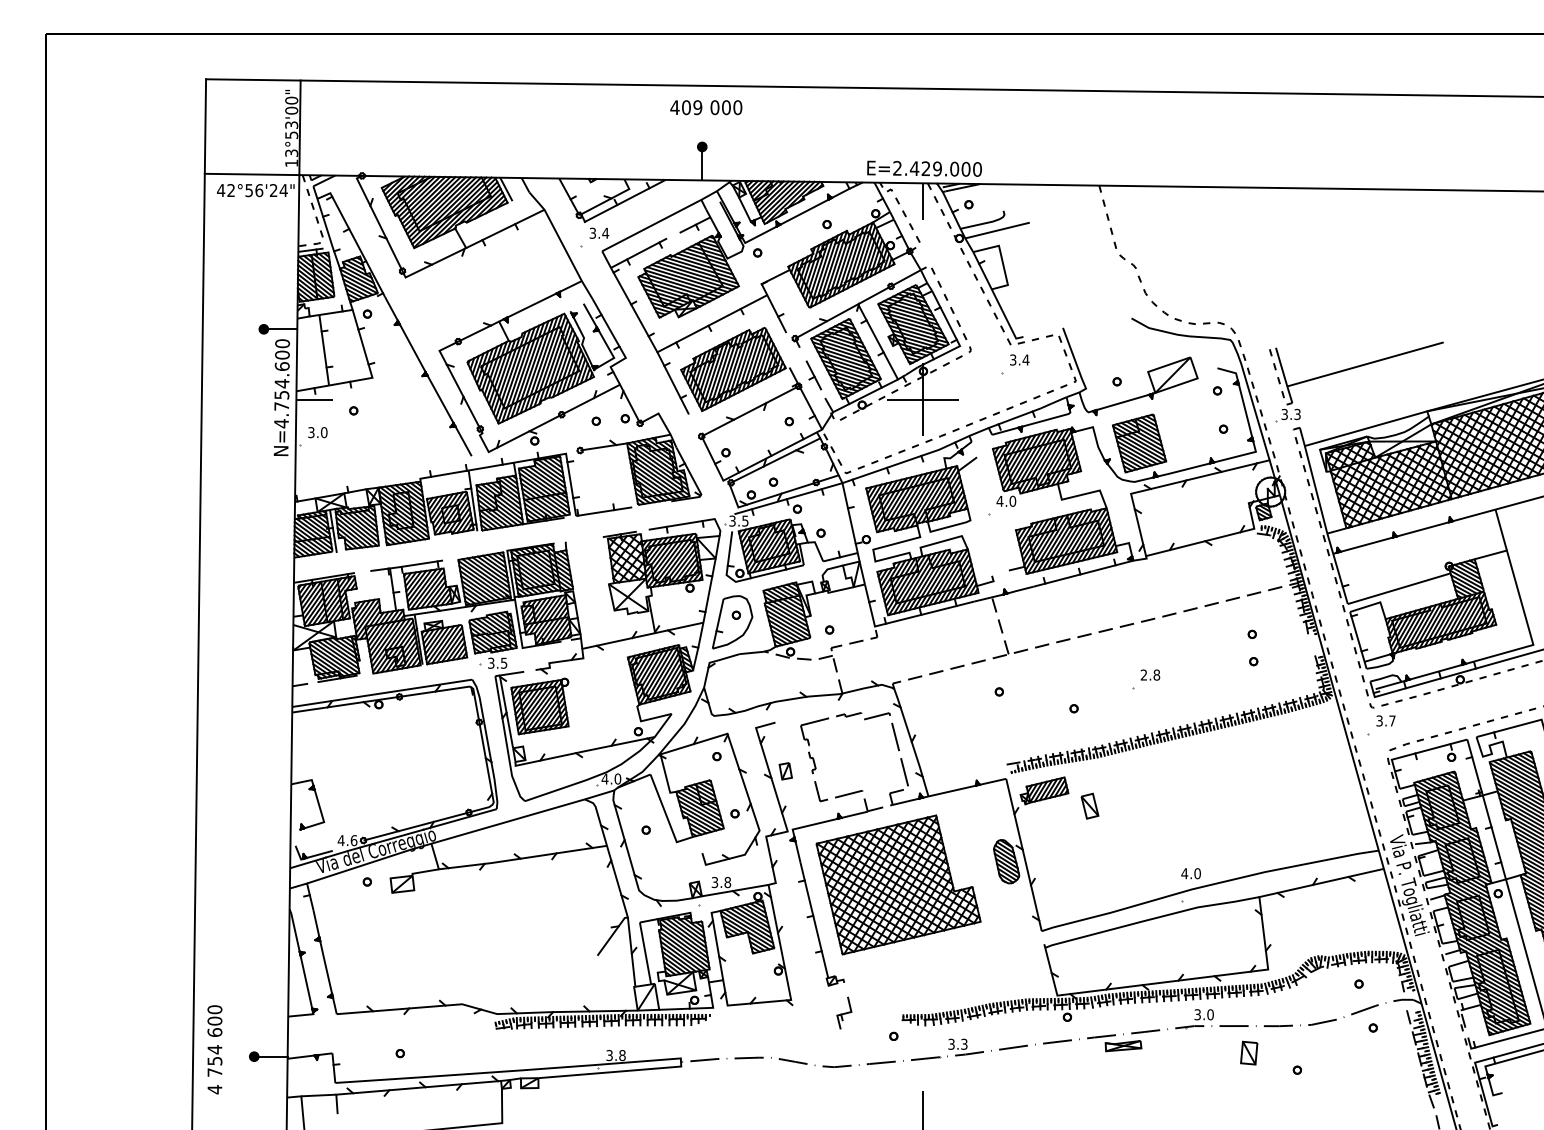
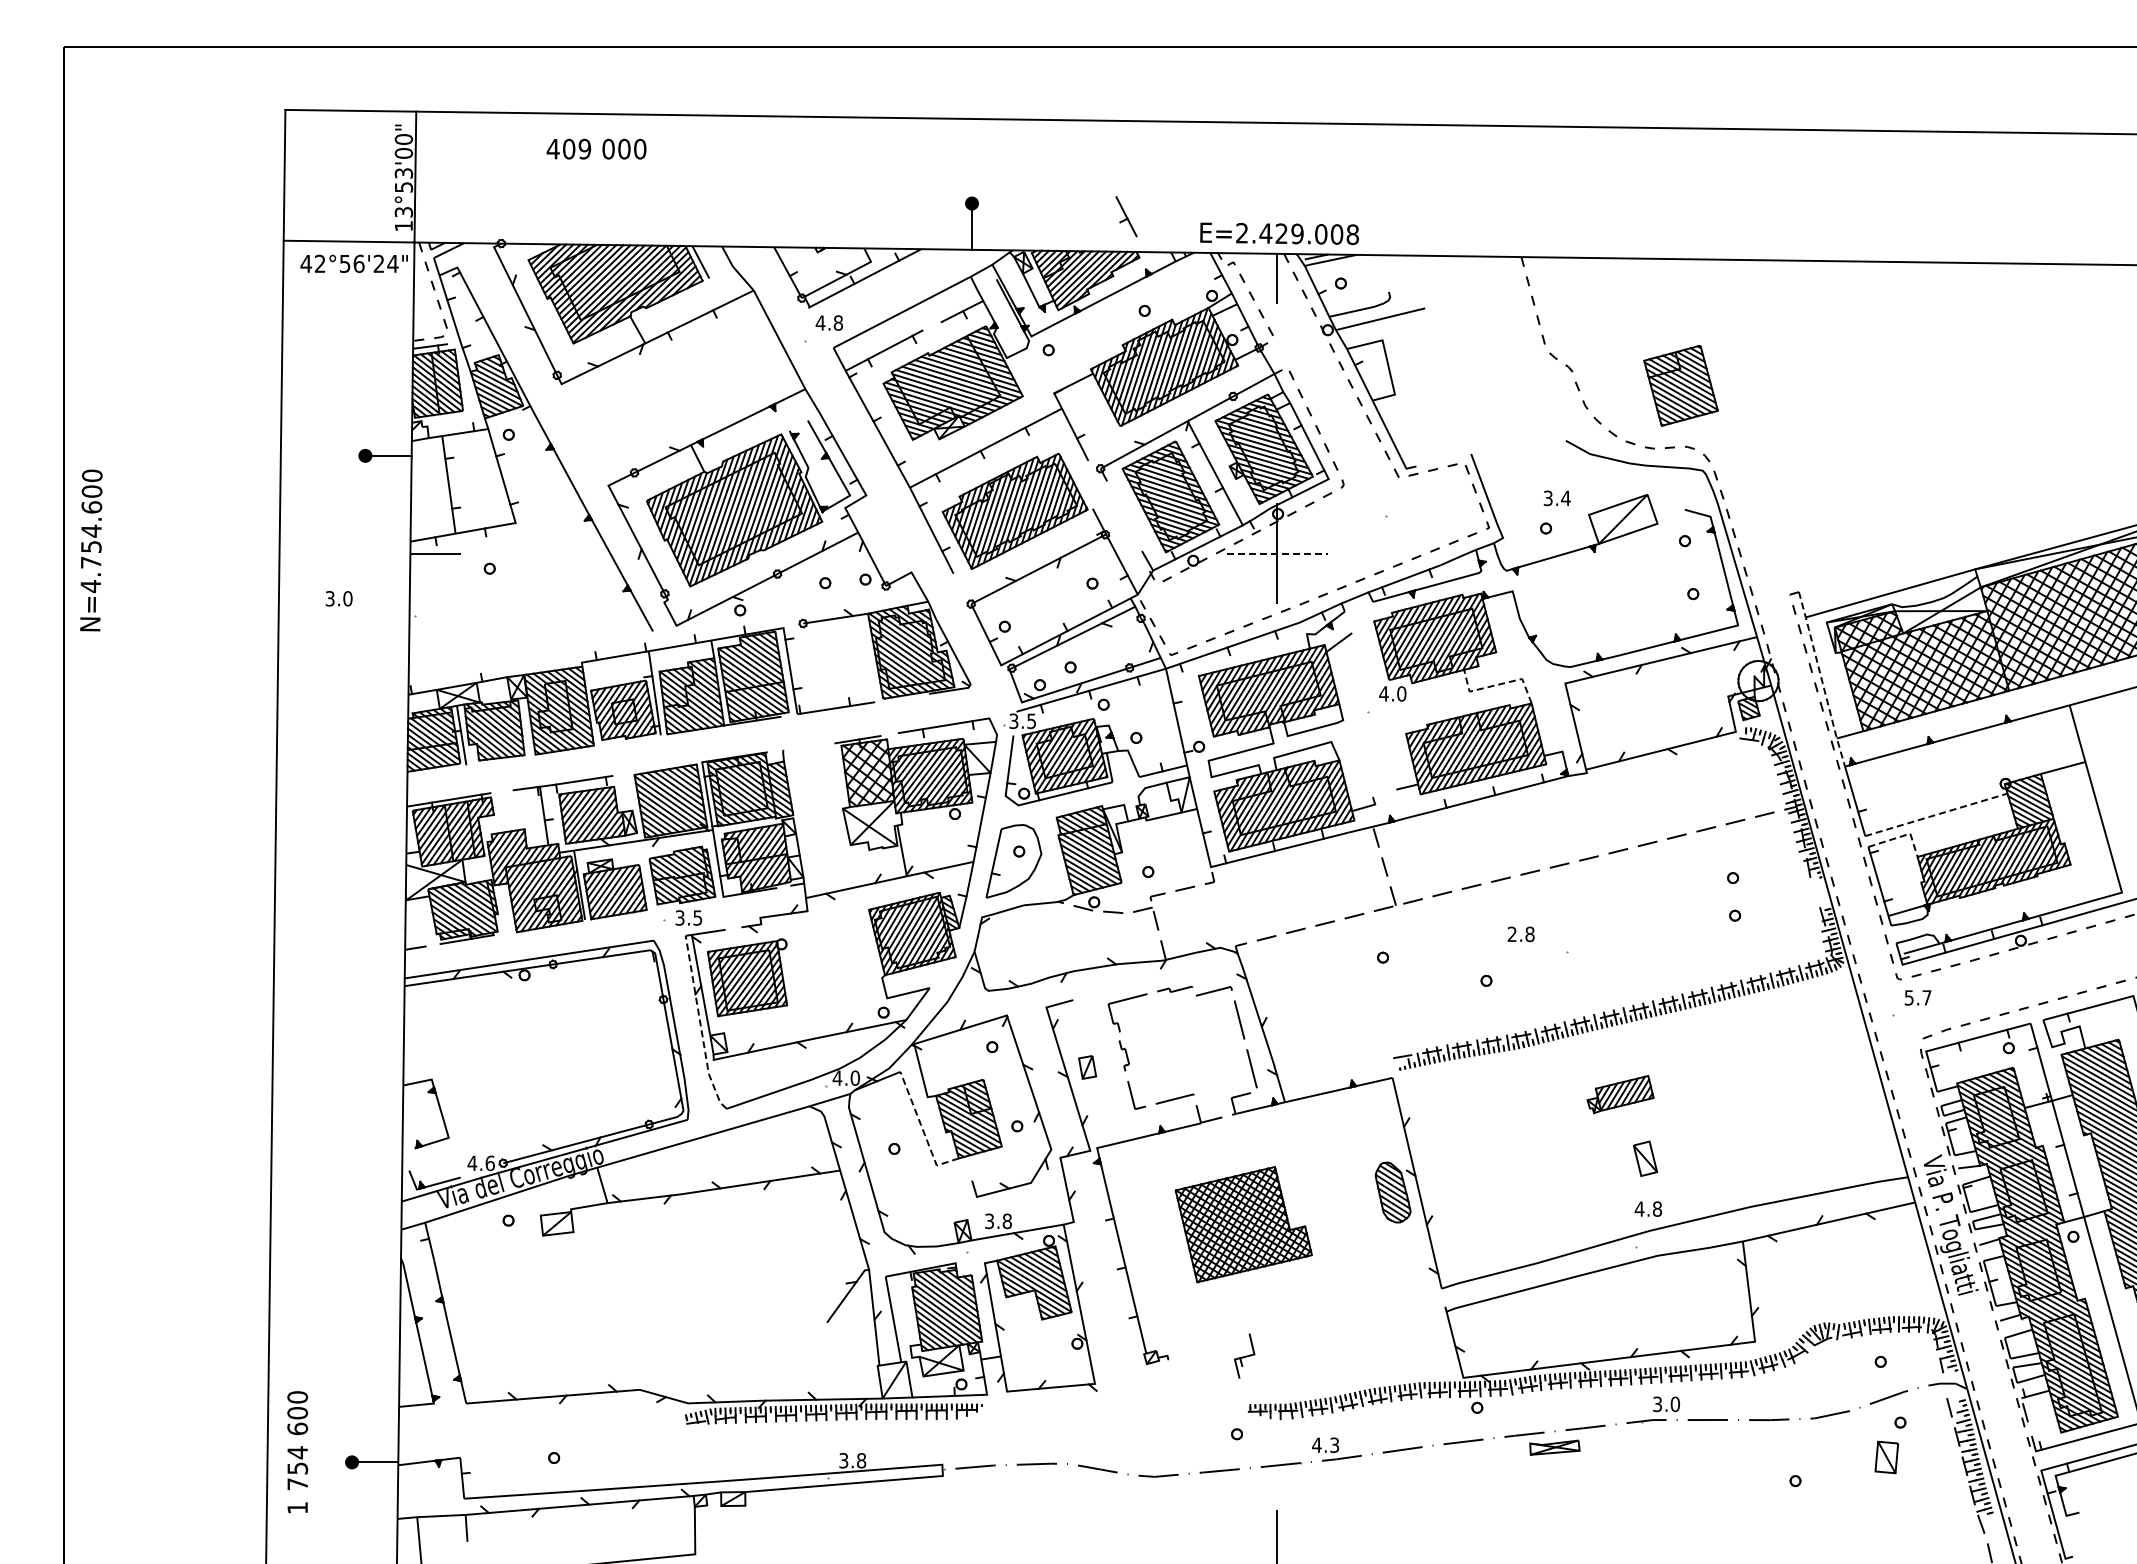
text: (706, 107) -> (596, 148), moved
text: (977, 169) -> (1352, 234), E=2.429.000 -> E=2.429.008
text: (599, 232) -> (829, 322), 3.4 -> 4.8
text: (1019, 360) -> (1556, 498), moved
part: (1350, 369) -> (1869, 511), removed
part: (813, 375) -> (1126, 216), moved
text: (282, 397) -> (91, 550), moved
line: (923, 399) -> (1277, 553), solid -> dashed
text: (317, 432) -> (338, 598), moved
part: (1139, 443) -> (1680, 385), moved
line: (1316, 490) -> (1821, 679), solid -> dashed
line: (1082, 494) -> (1497, 684), solid -> dashed
line: (1399, 588) -> (1936, 814), solid -> dashed
line: (1374, 604) -> (1901, 836), solid -> dashed
text: (1149, 675) -> (1520, 934), moved
text: (1379, 720) -> (1909, 997), 3.7 -> 5.7
line: (506, 741) -> (700, 1026), solid -> dashed
part: (1044, 790) -> (1620, 1094), moved
part: (1089, 806) -> (1645, 1158), moved
line: (667, 816) -> (923, 1130), solid -> dashed
text: (1197, 873) -> (1657, 1208), 4.0 -> 4.8
part: (898, 884) -> (1243, 1224), size x0.6
part: (844, 1012) -> (1244, 1355), moved
text: (951, 1043) -> (1316, 1444), 3.3 -> 4.3
part: (1248, 1053) -> (1886, 1457), moved
text: (214, 1089) -> (297, 1507), 4 -> 1

